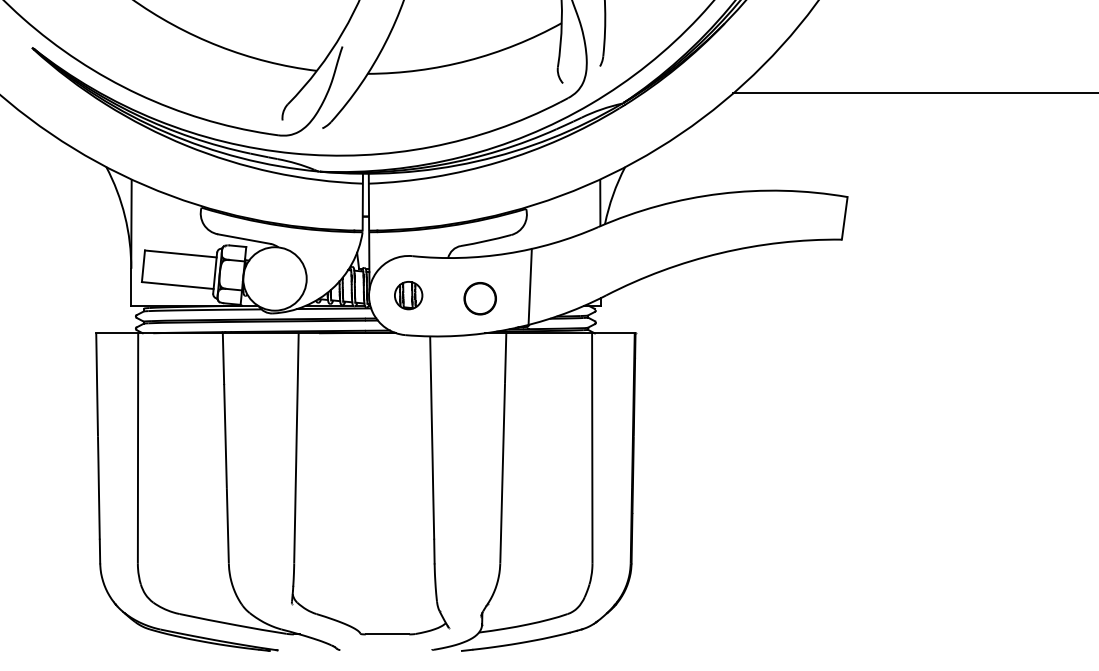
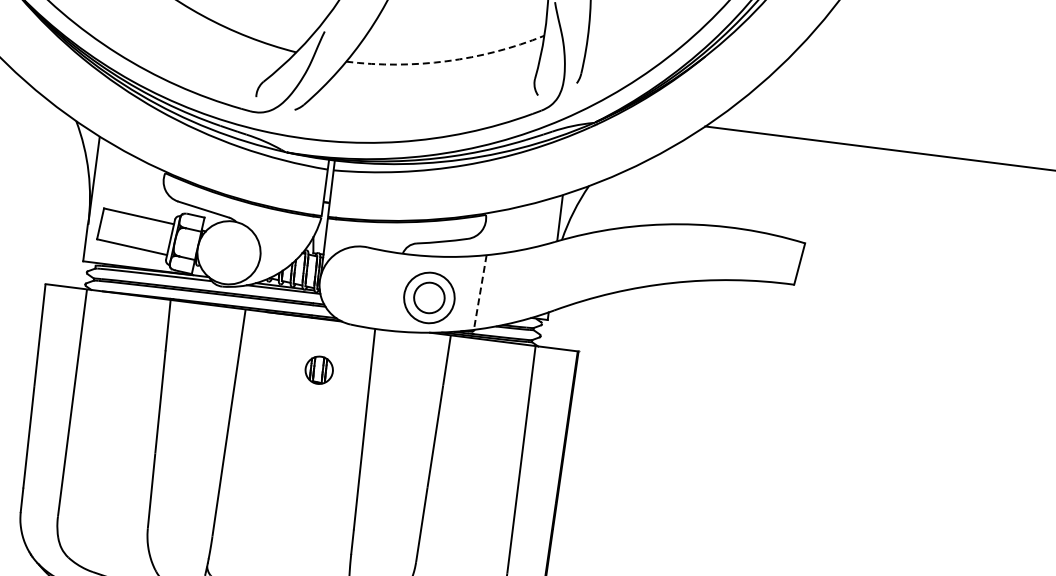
arc: (467, 60) -> (446, 60), solid -> dashed
line: (530, 287) -> (480, 293), solid -> dashed
part: (408, 295) -> (319, 370), moved
circle: (480, 298) -> (429, 297), size x1.6

